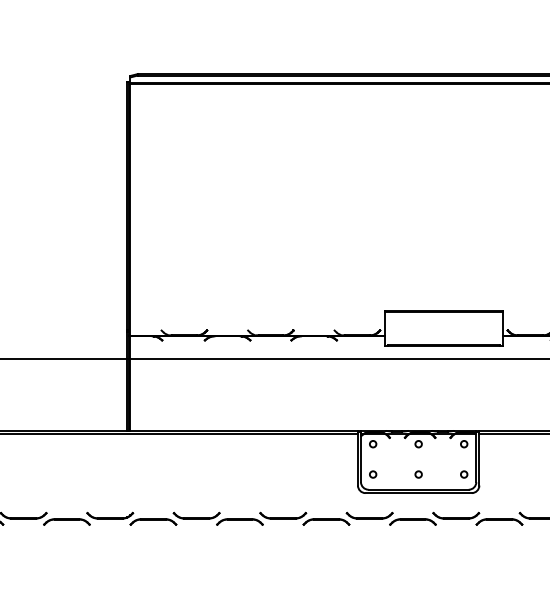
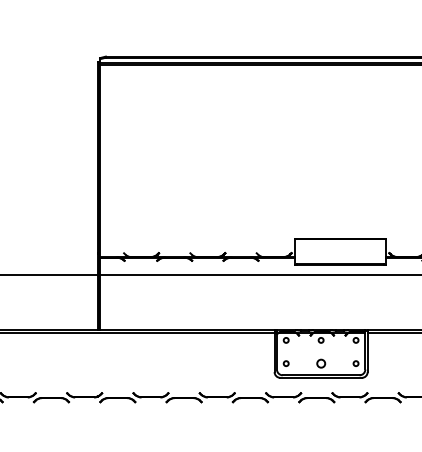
circle: (418, 474) -> (321, 363), size x1.6

